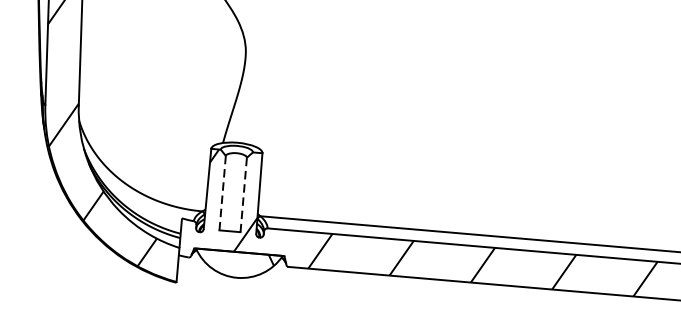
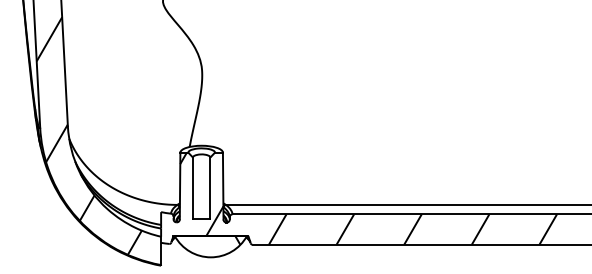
line: (222, 193) -> (192, 188), dashed -> solid
line: (243, 195) -> (210, 188), dashed -> solid

